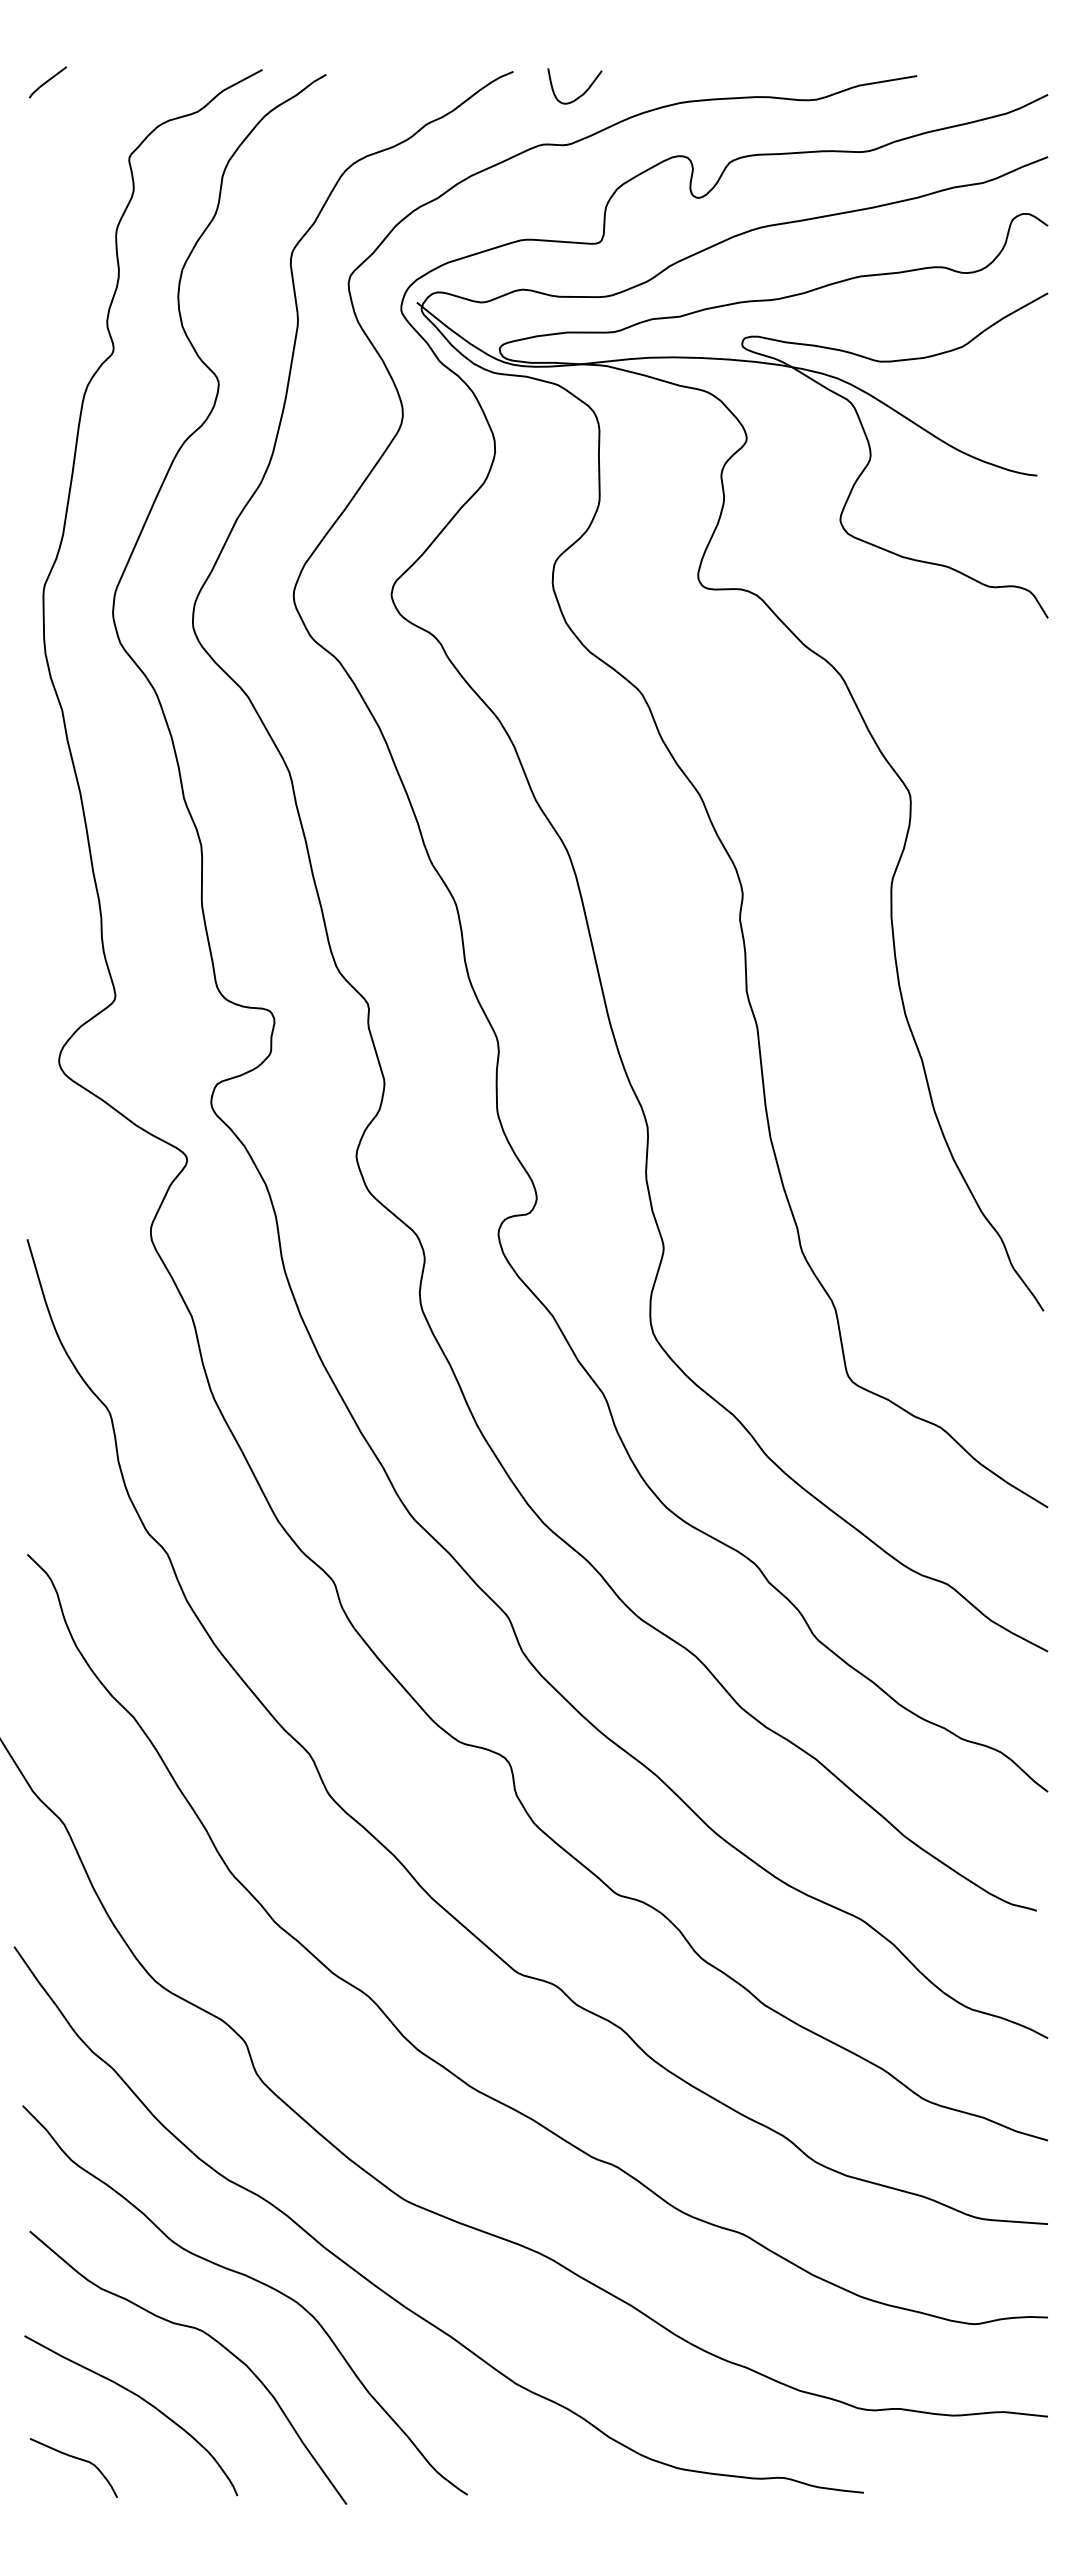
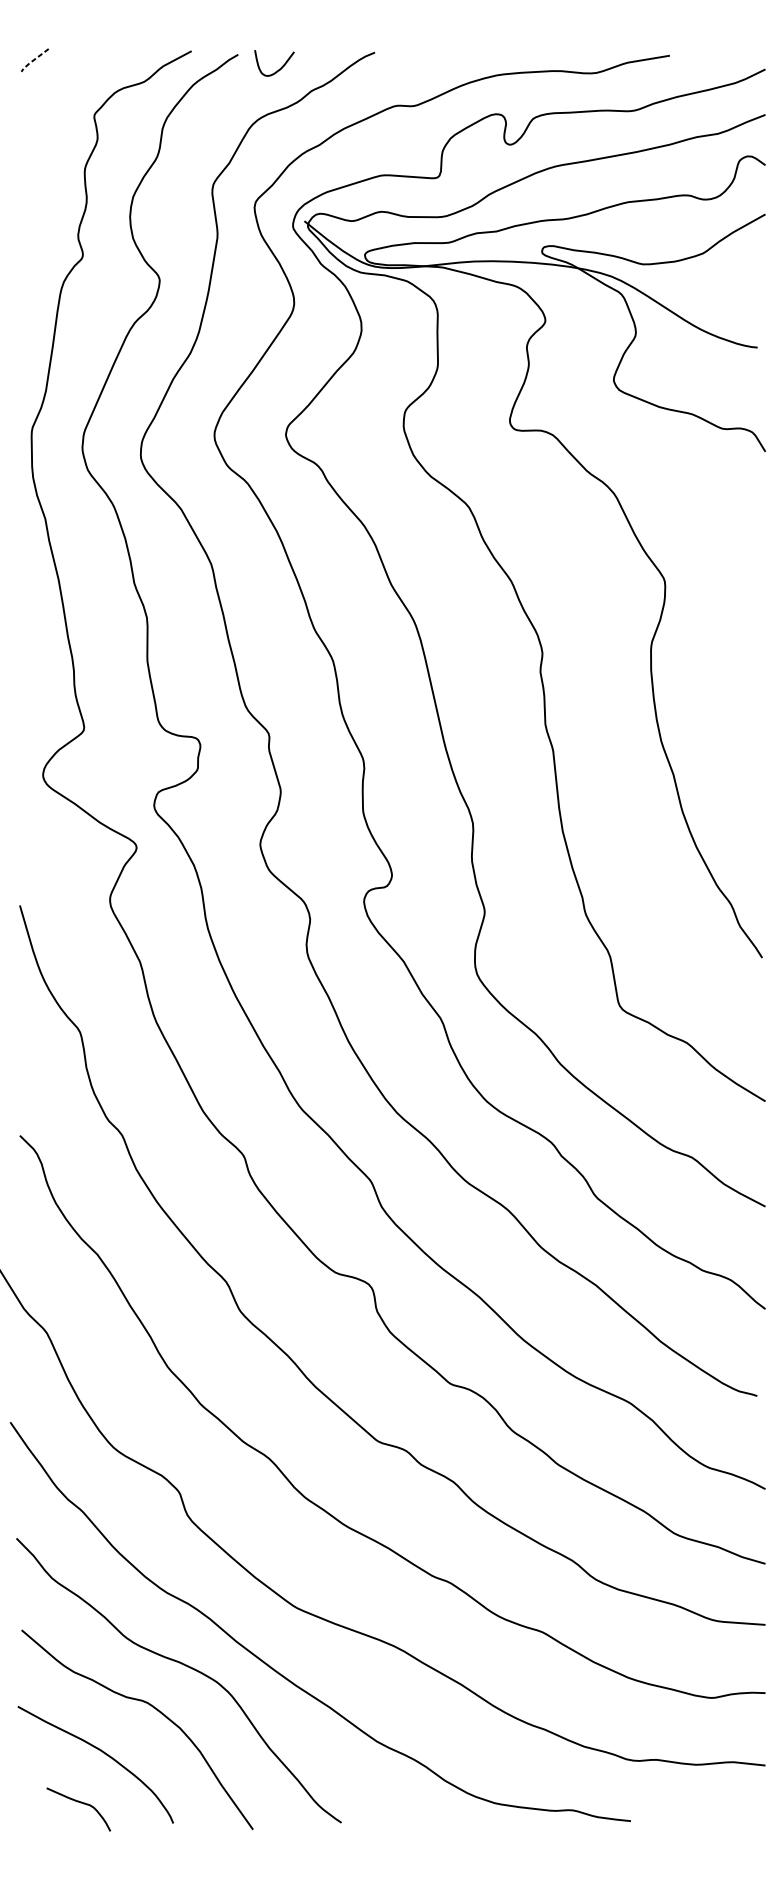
line: (45, 82) -> (33, 60), solid -> dashed
curve: (582, 93) -> (280, 68), moved
curve: (77, 2459) -> (81, 1803), moved

